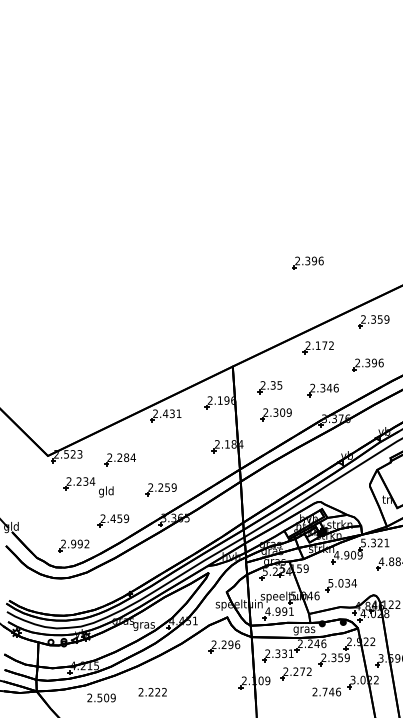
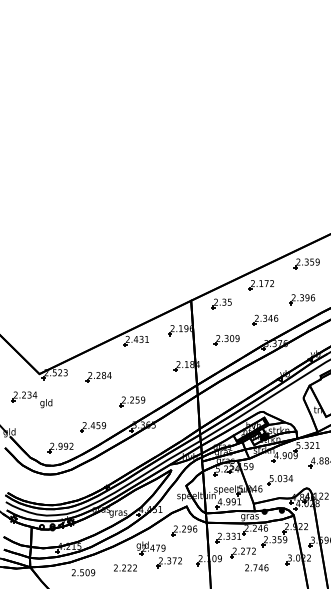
part: (307, 262) -> (252, 215), removed
part: (269, 387) -> (221, 303), moved
part: (88, 487) -> (31, 399), moved
part: (193, 676) -> (158, 555), added
text: (326, 691) -> (256, 567), moved

